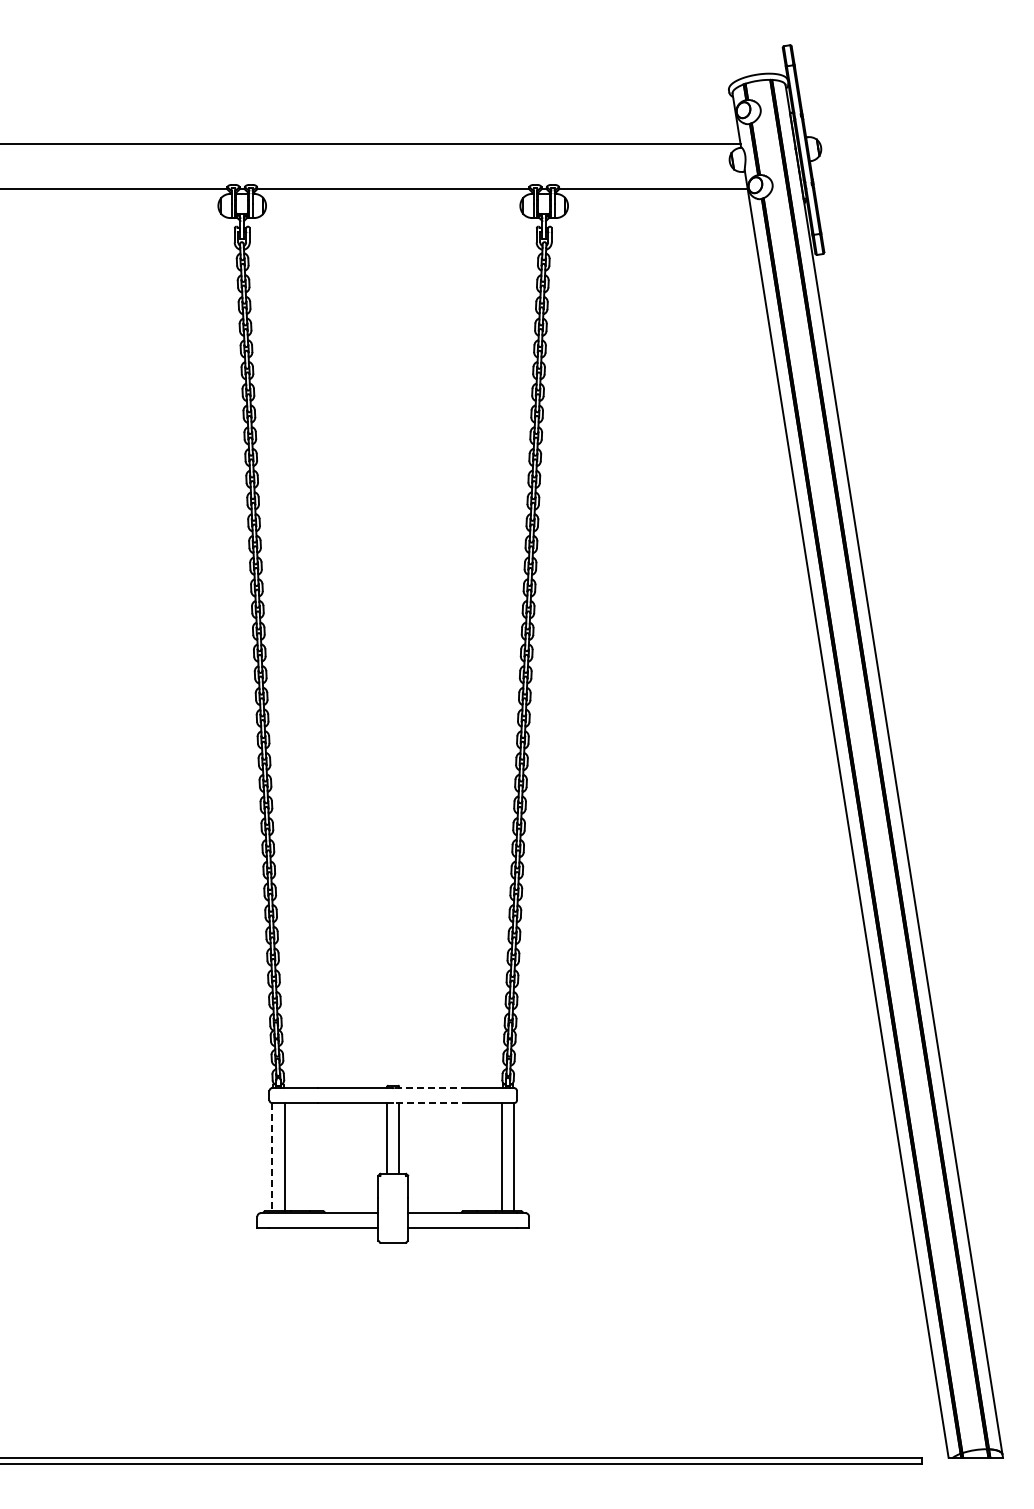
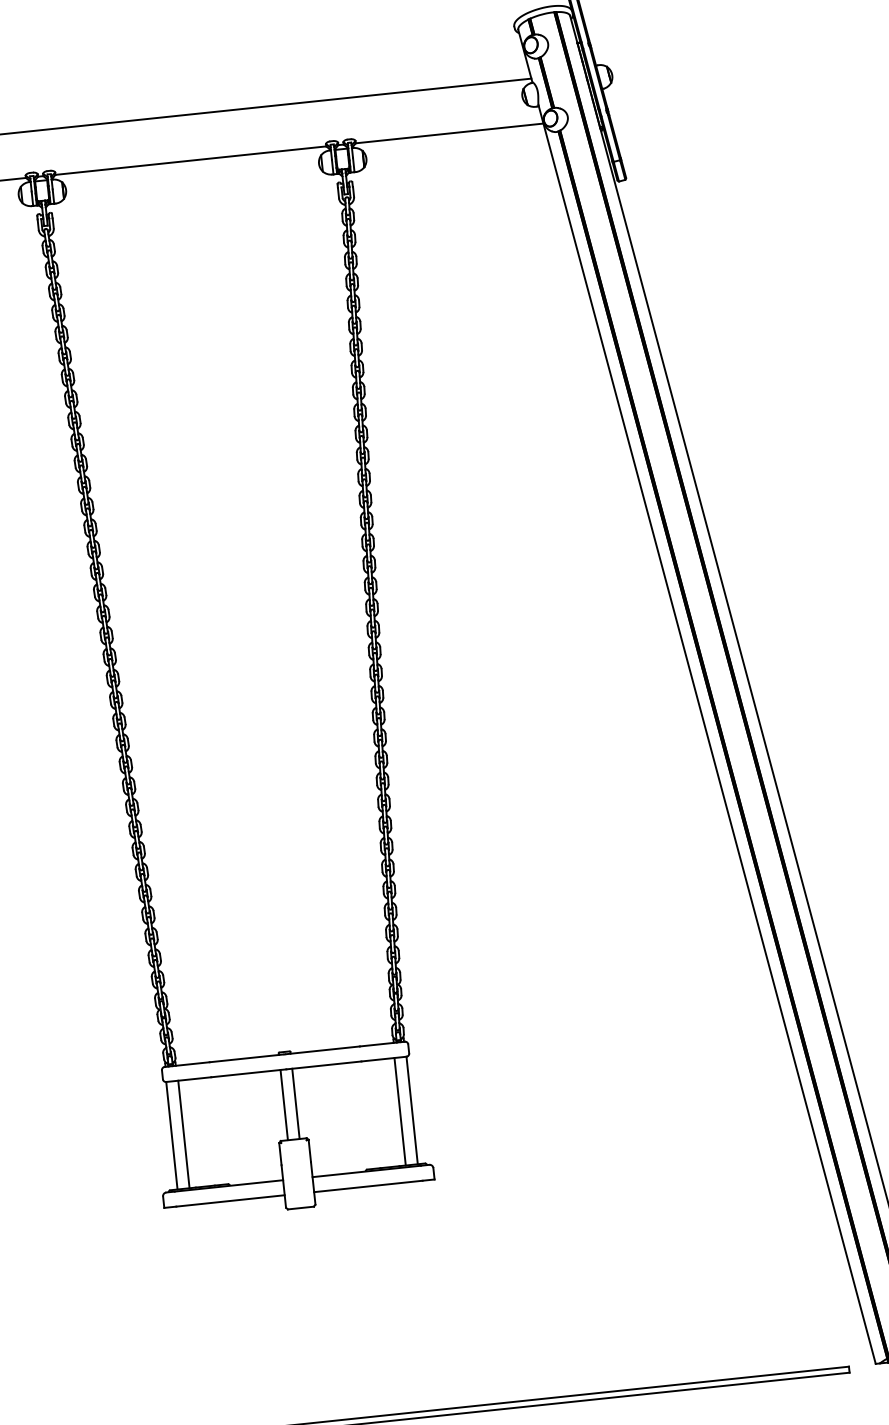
line: (432, 1088) -> (323, 1050), dashed -> solid
line: (430, 1103) -> (323, 1065), dashed -> solid
line: (272, 1157) -> (171, 1136), dashed -> solid

